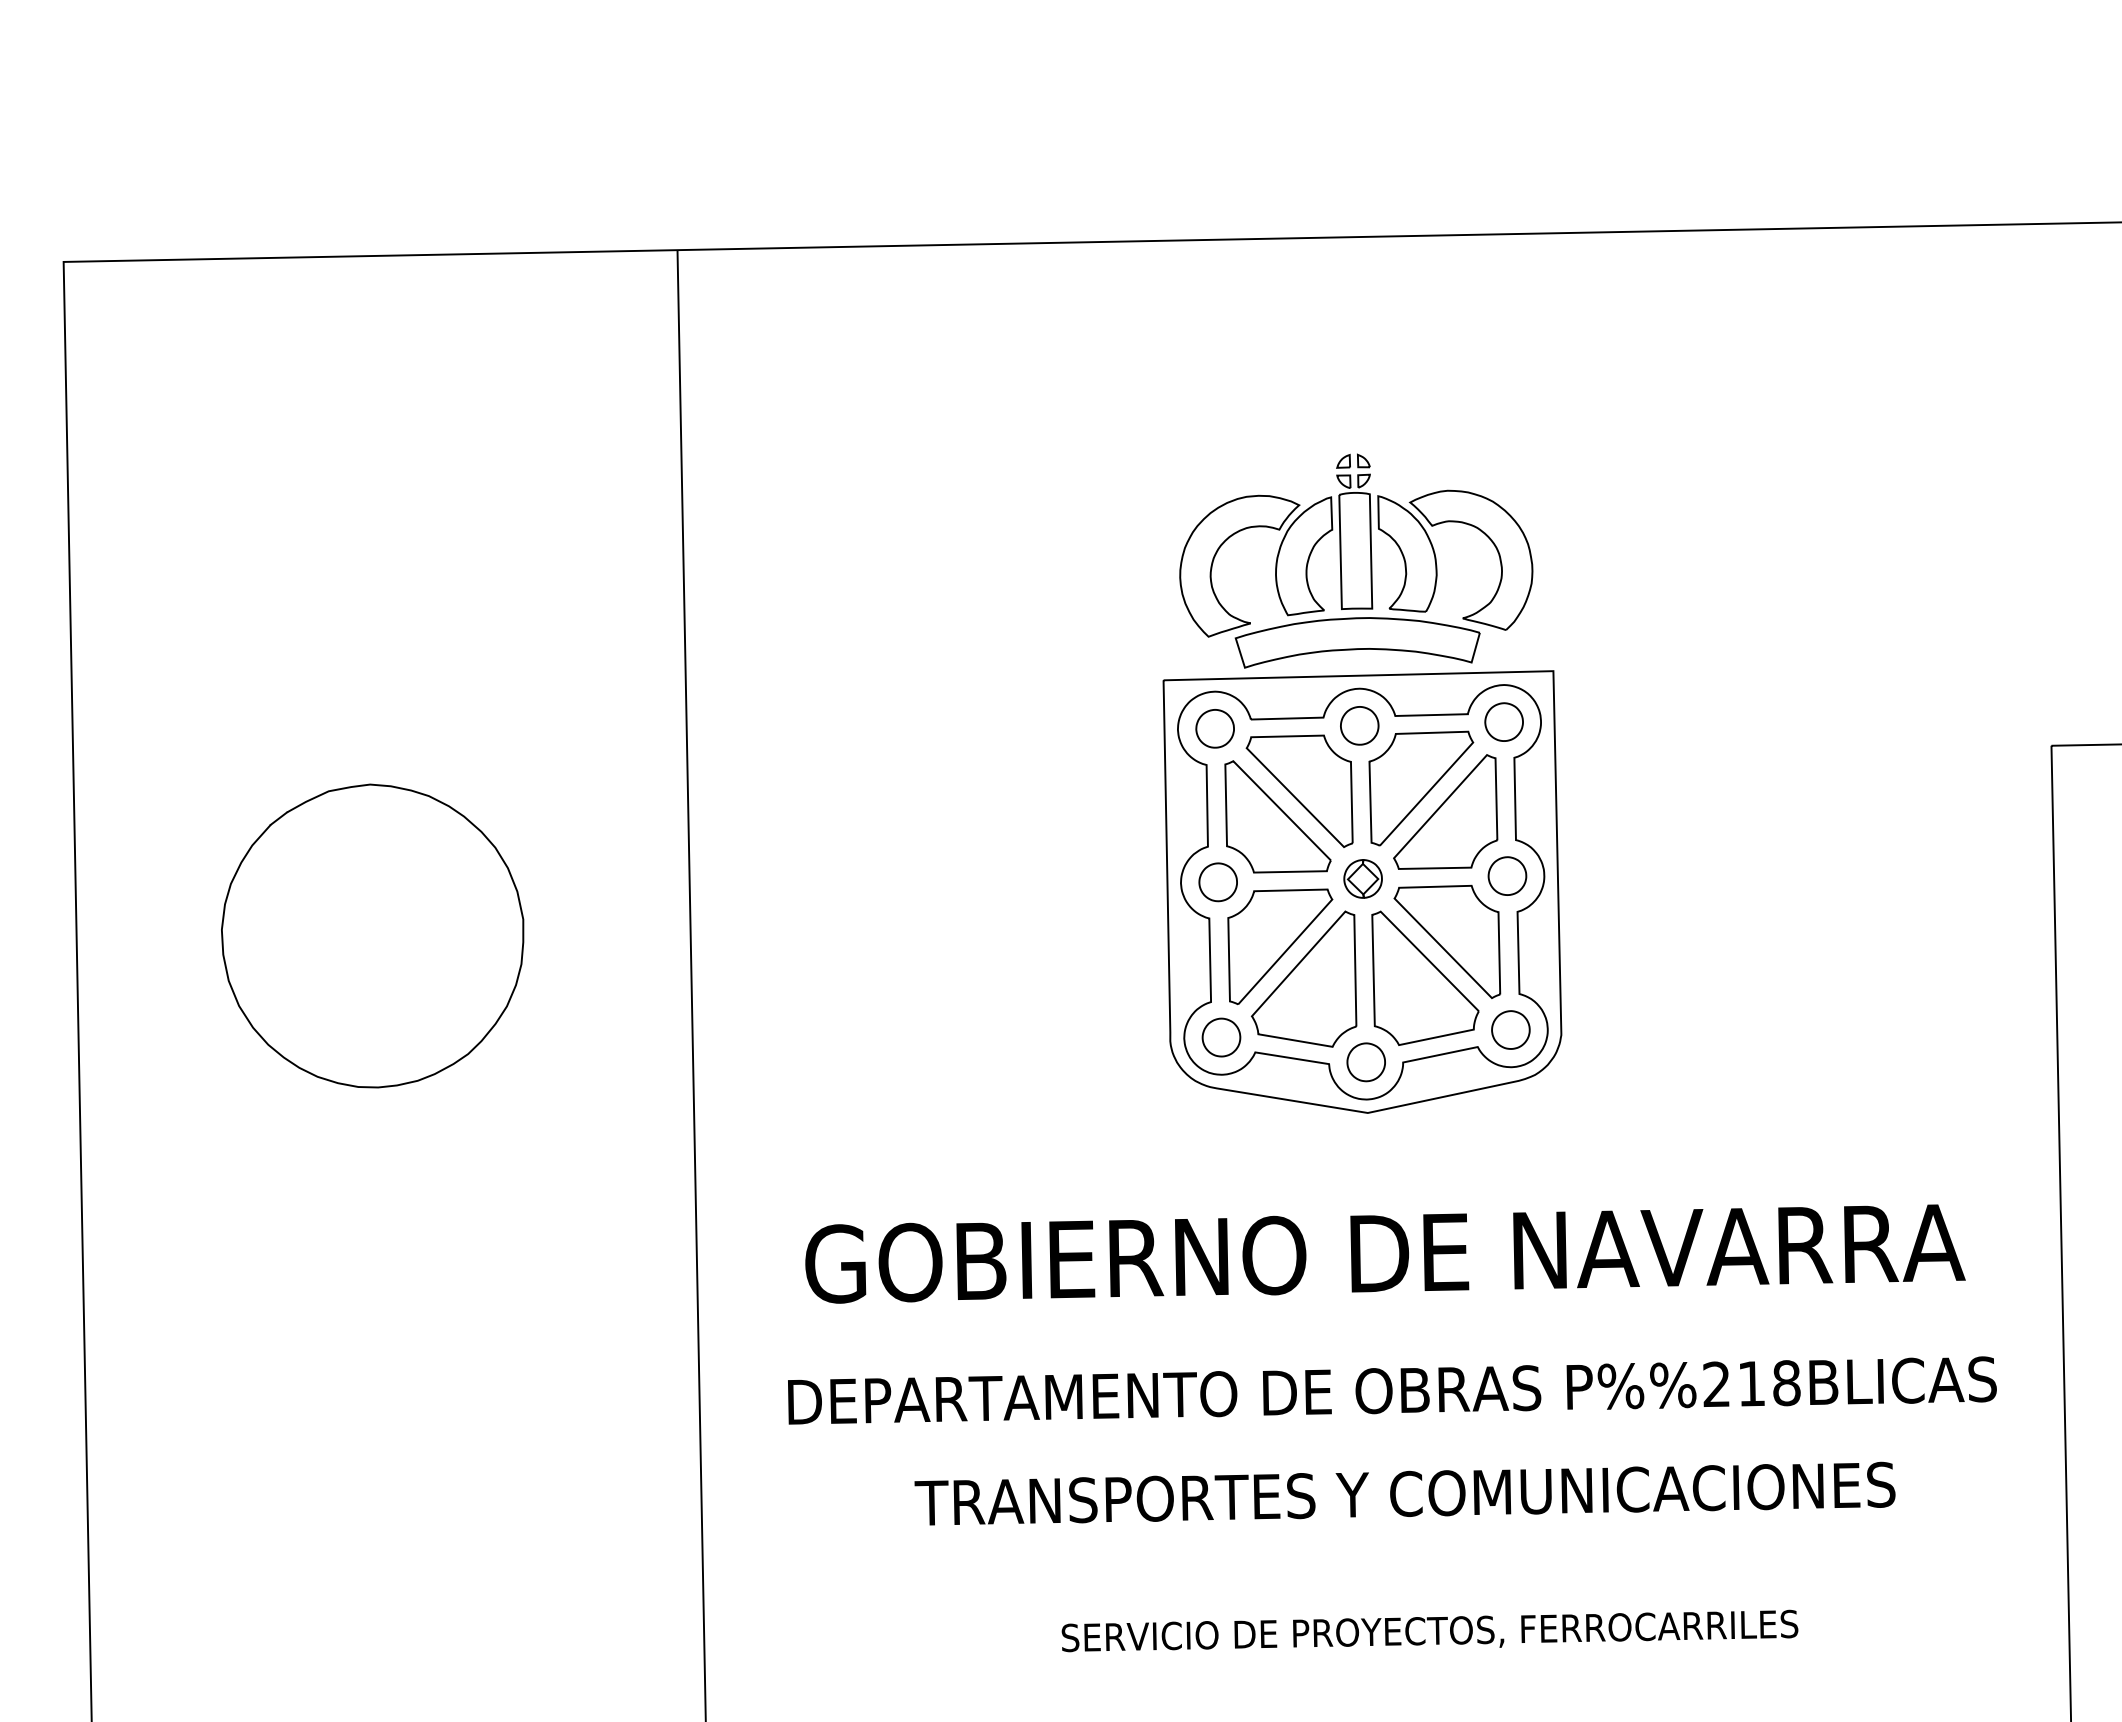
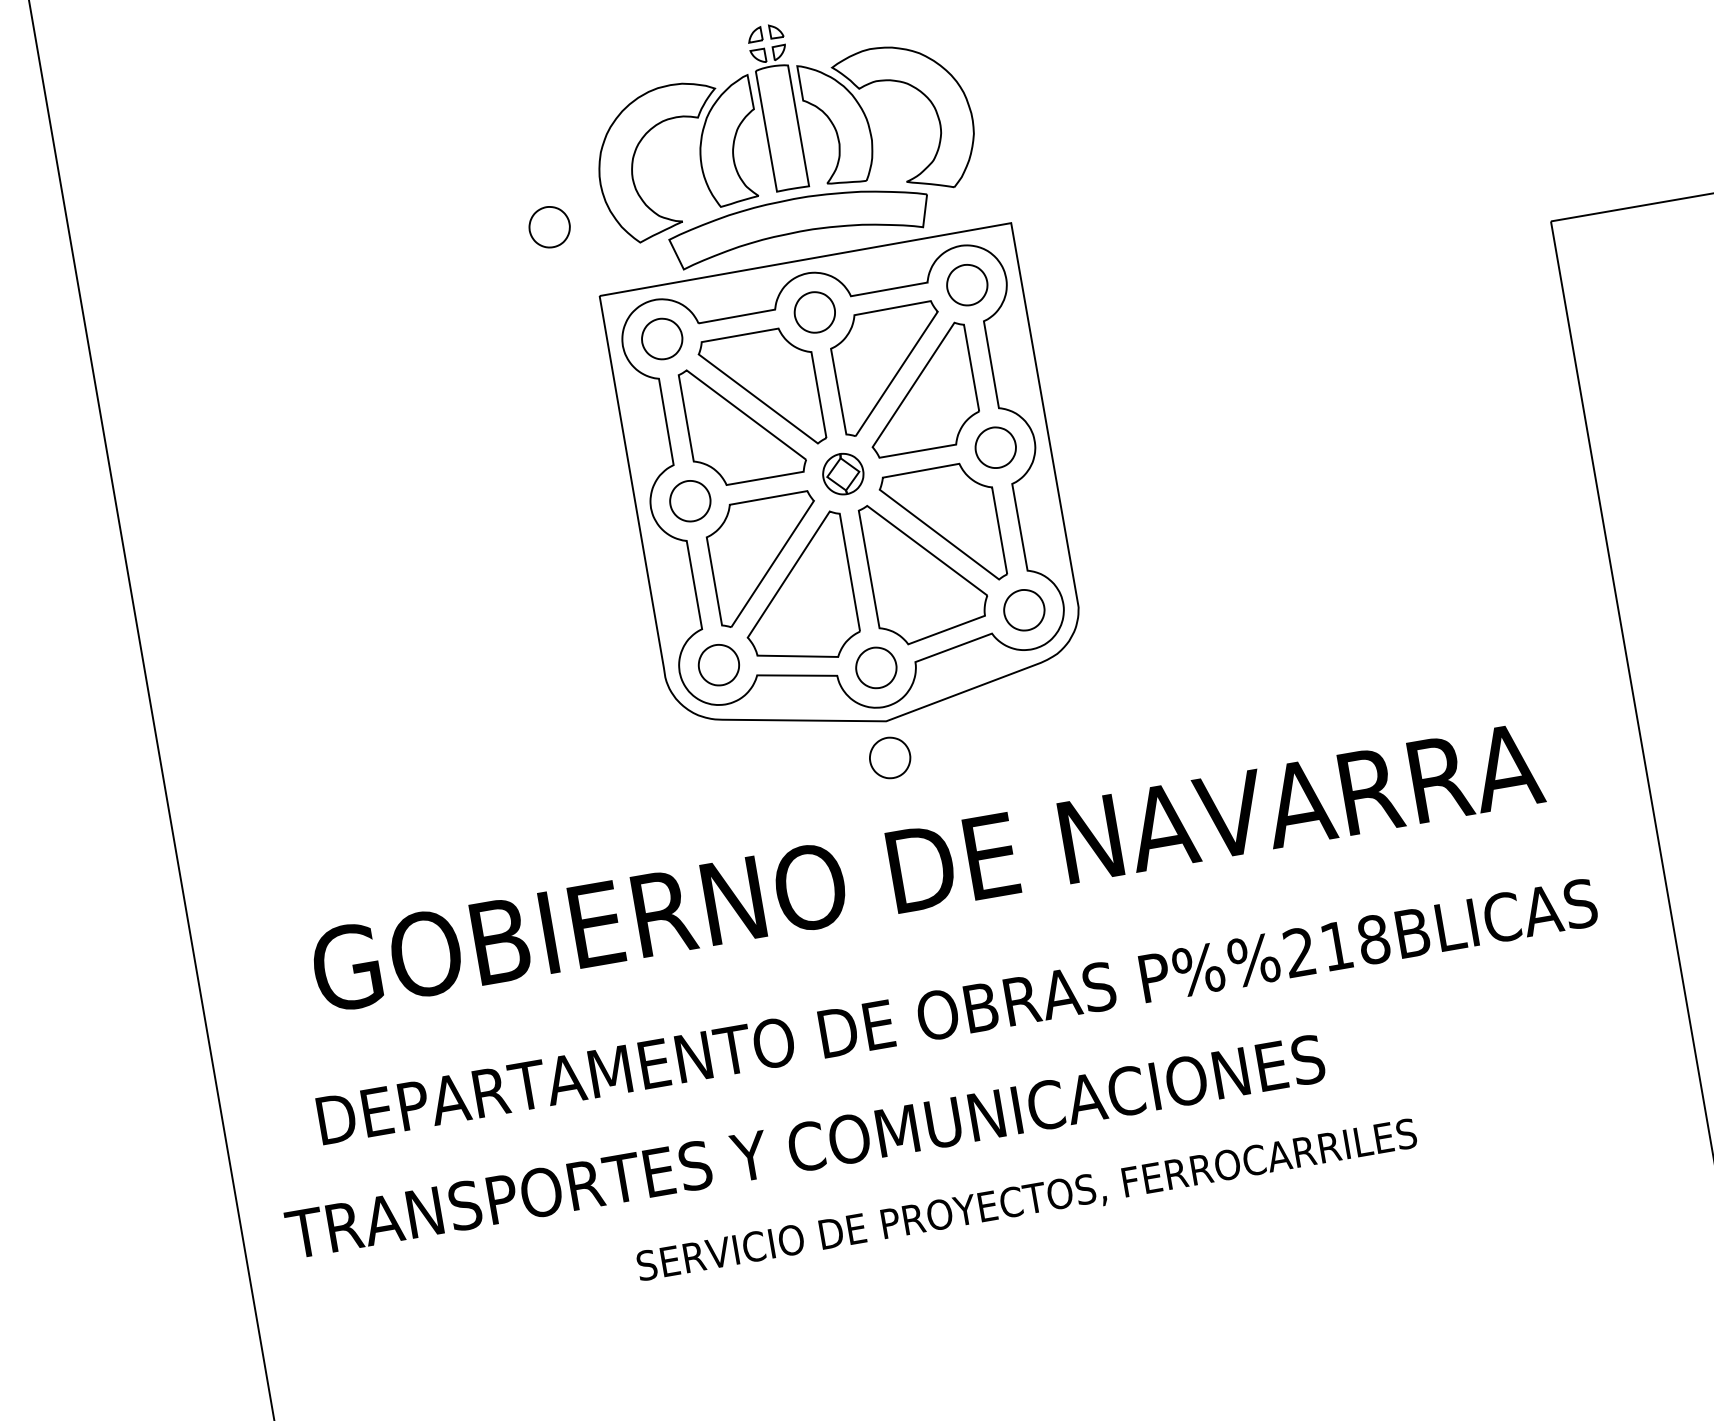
part: (1126, 609) -> (548, 227), added
part: (1365, 1147) -> (889, 758), added
text: (1404, 1493) -> (804, 1146), moved
text: (1429, 1630) -> (1026, 1199), moved

